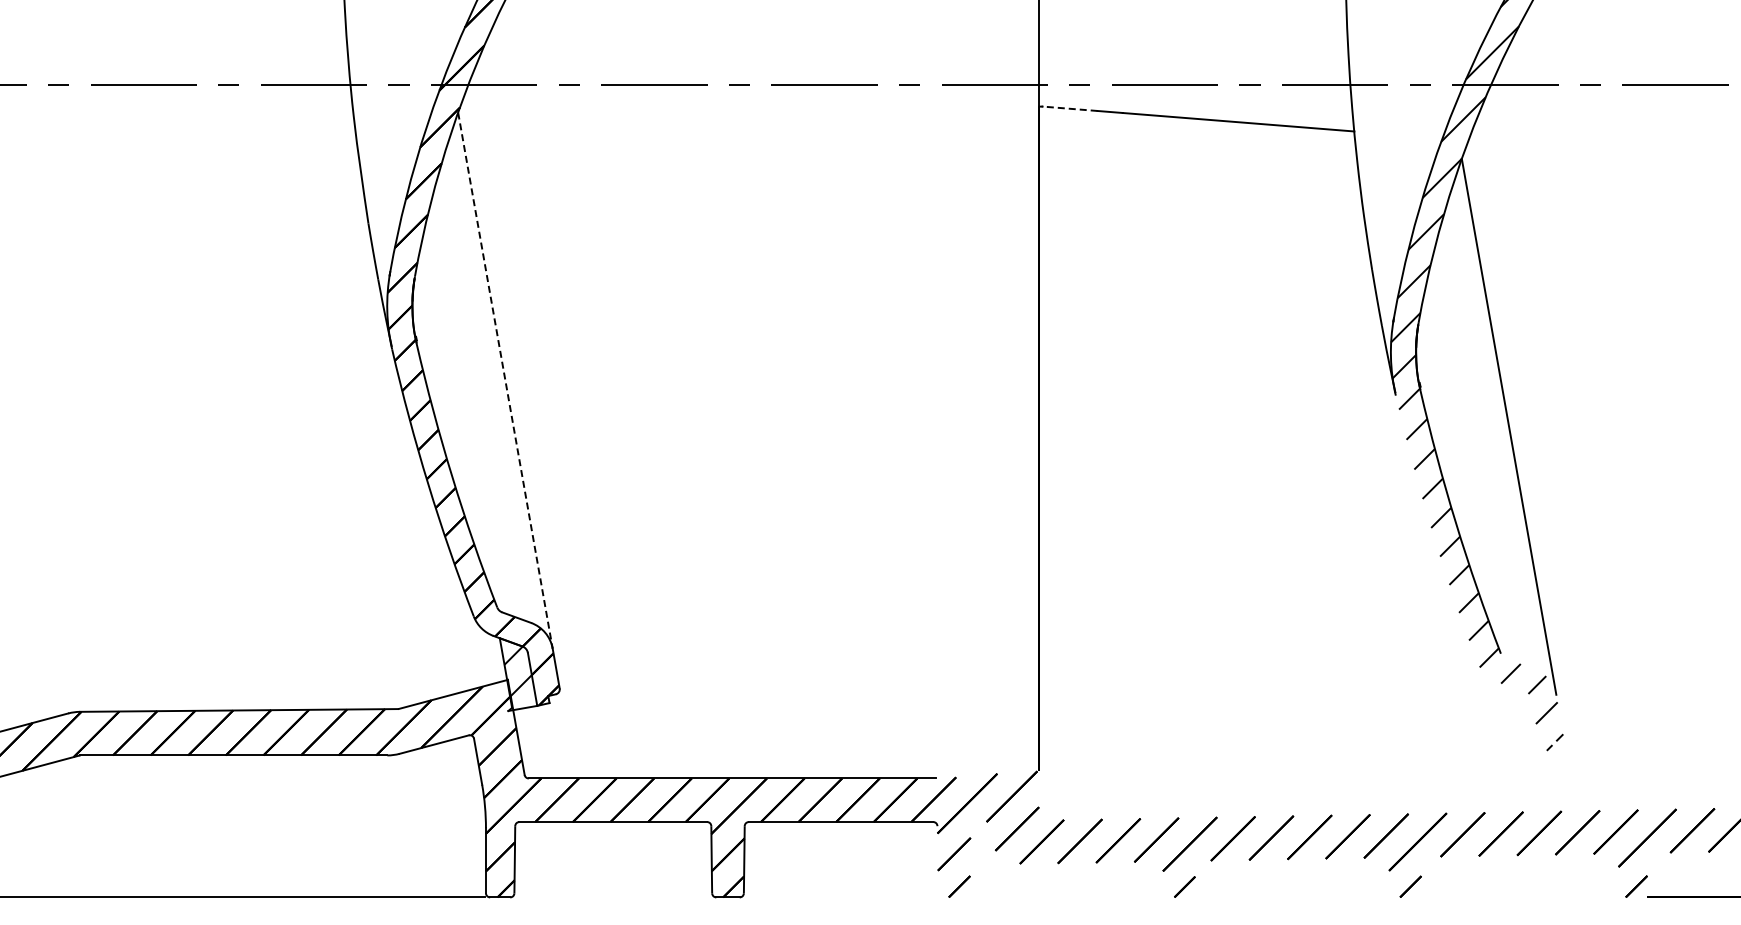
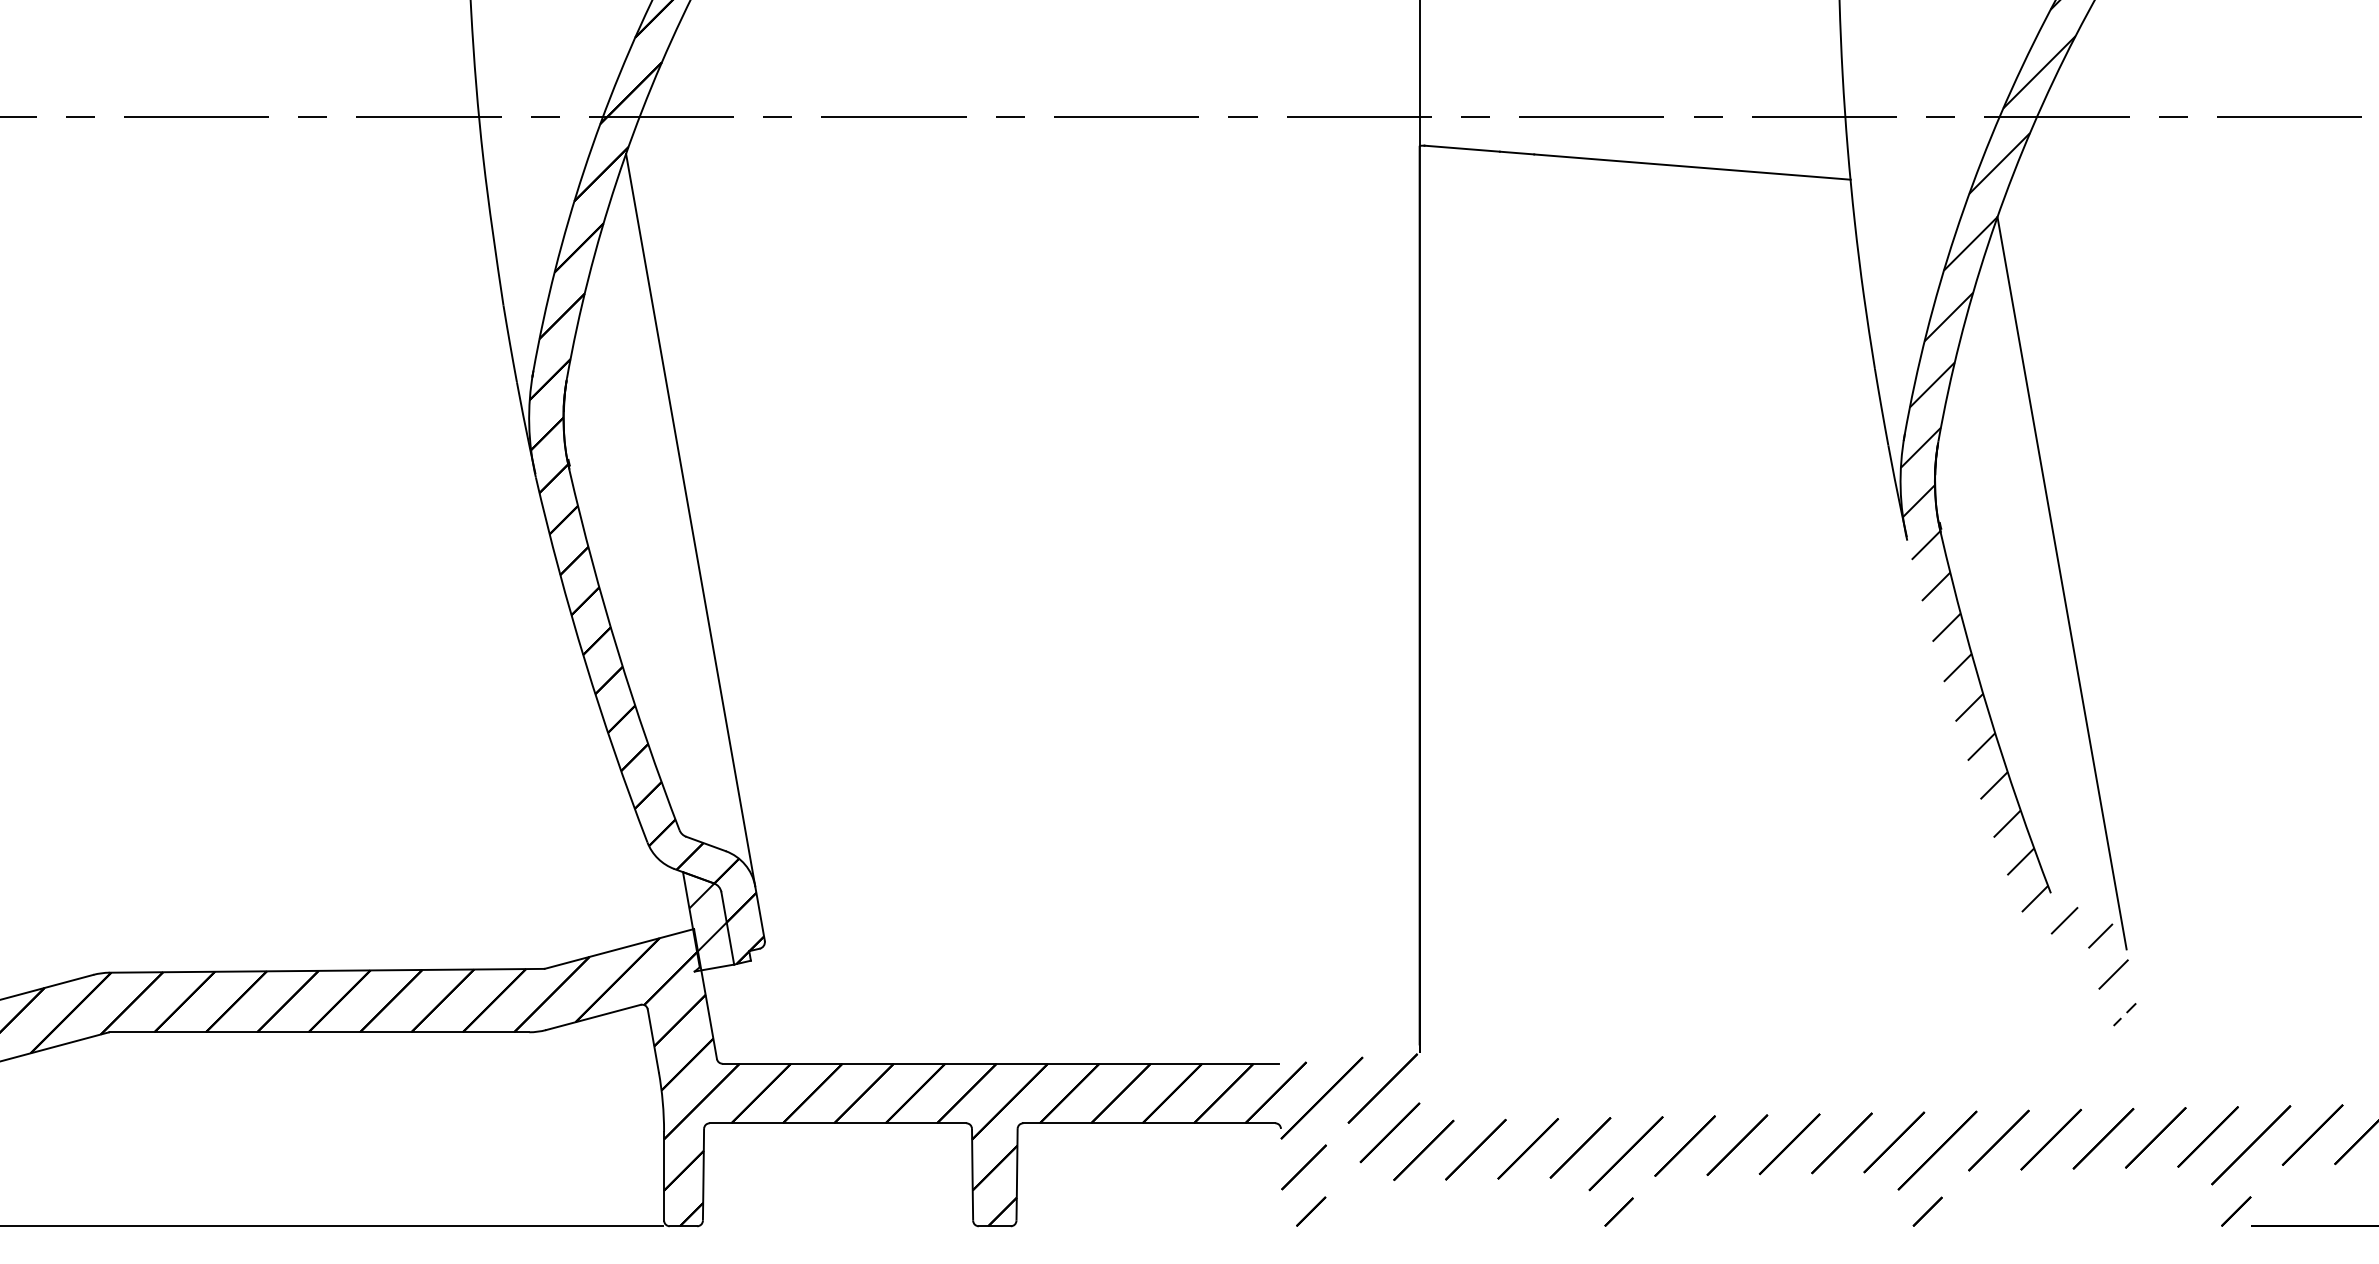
line: (1070, 108) -> (1462, 148), dashed -> solid
line: (505, 381) -> (690, 521), dashed -> solid

